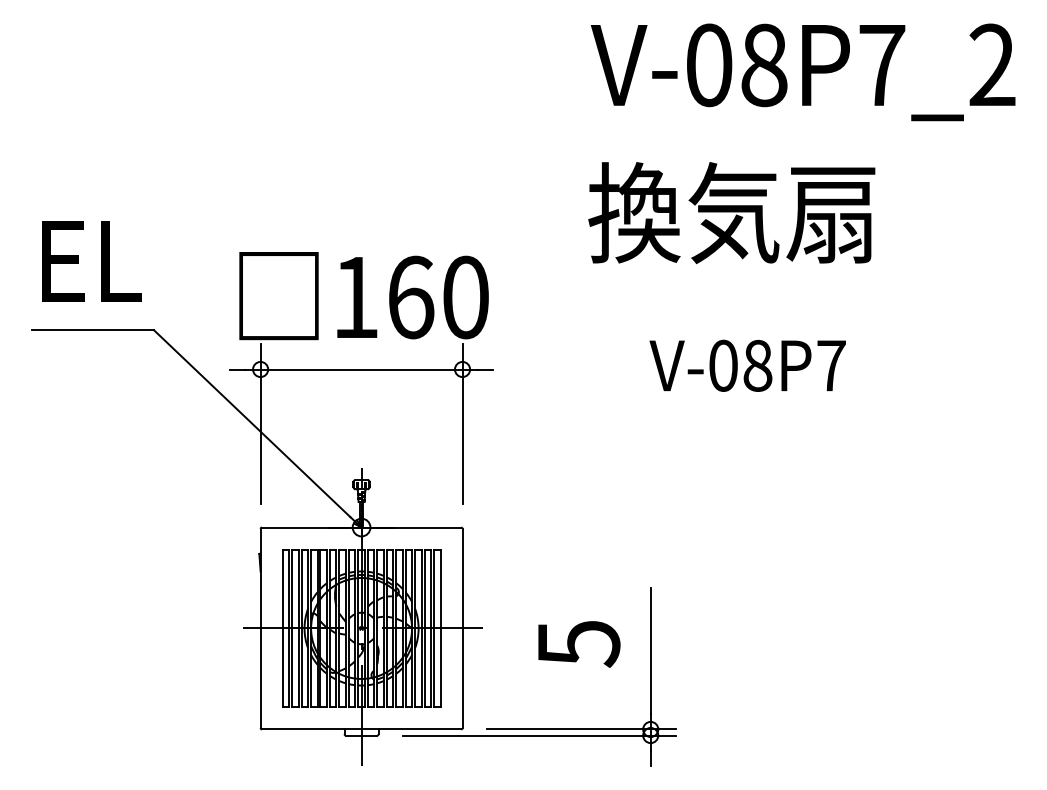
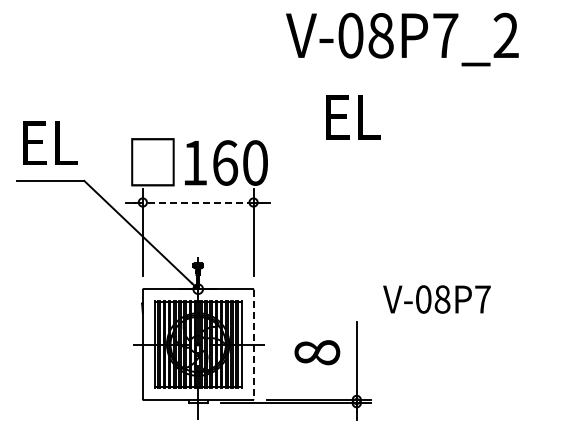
text: (803, 72) -> (402, 39), moved
text: (730, 212) -> (400, 116), 換気扇 -> EL
text: (746, 365) -> (436, 299), moved
line: (360, 369) -> (197, 202), solid -> dashed
line: (462, 628) -> (253, 344), solid -> dashed
text: (579, 644) -> (317, 353), 5 -> 8

